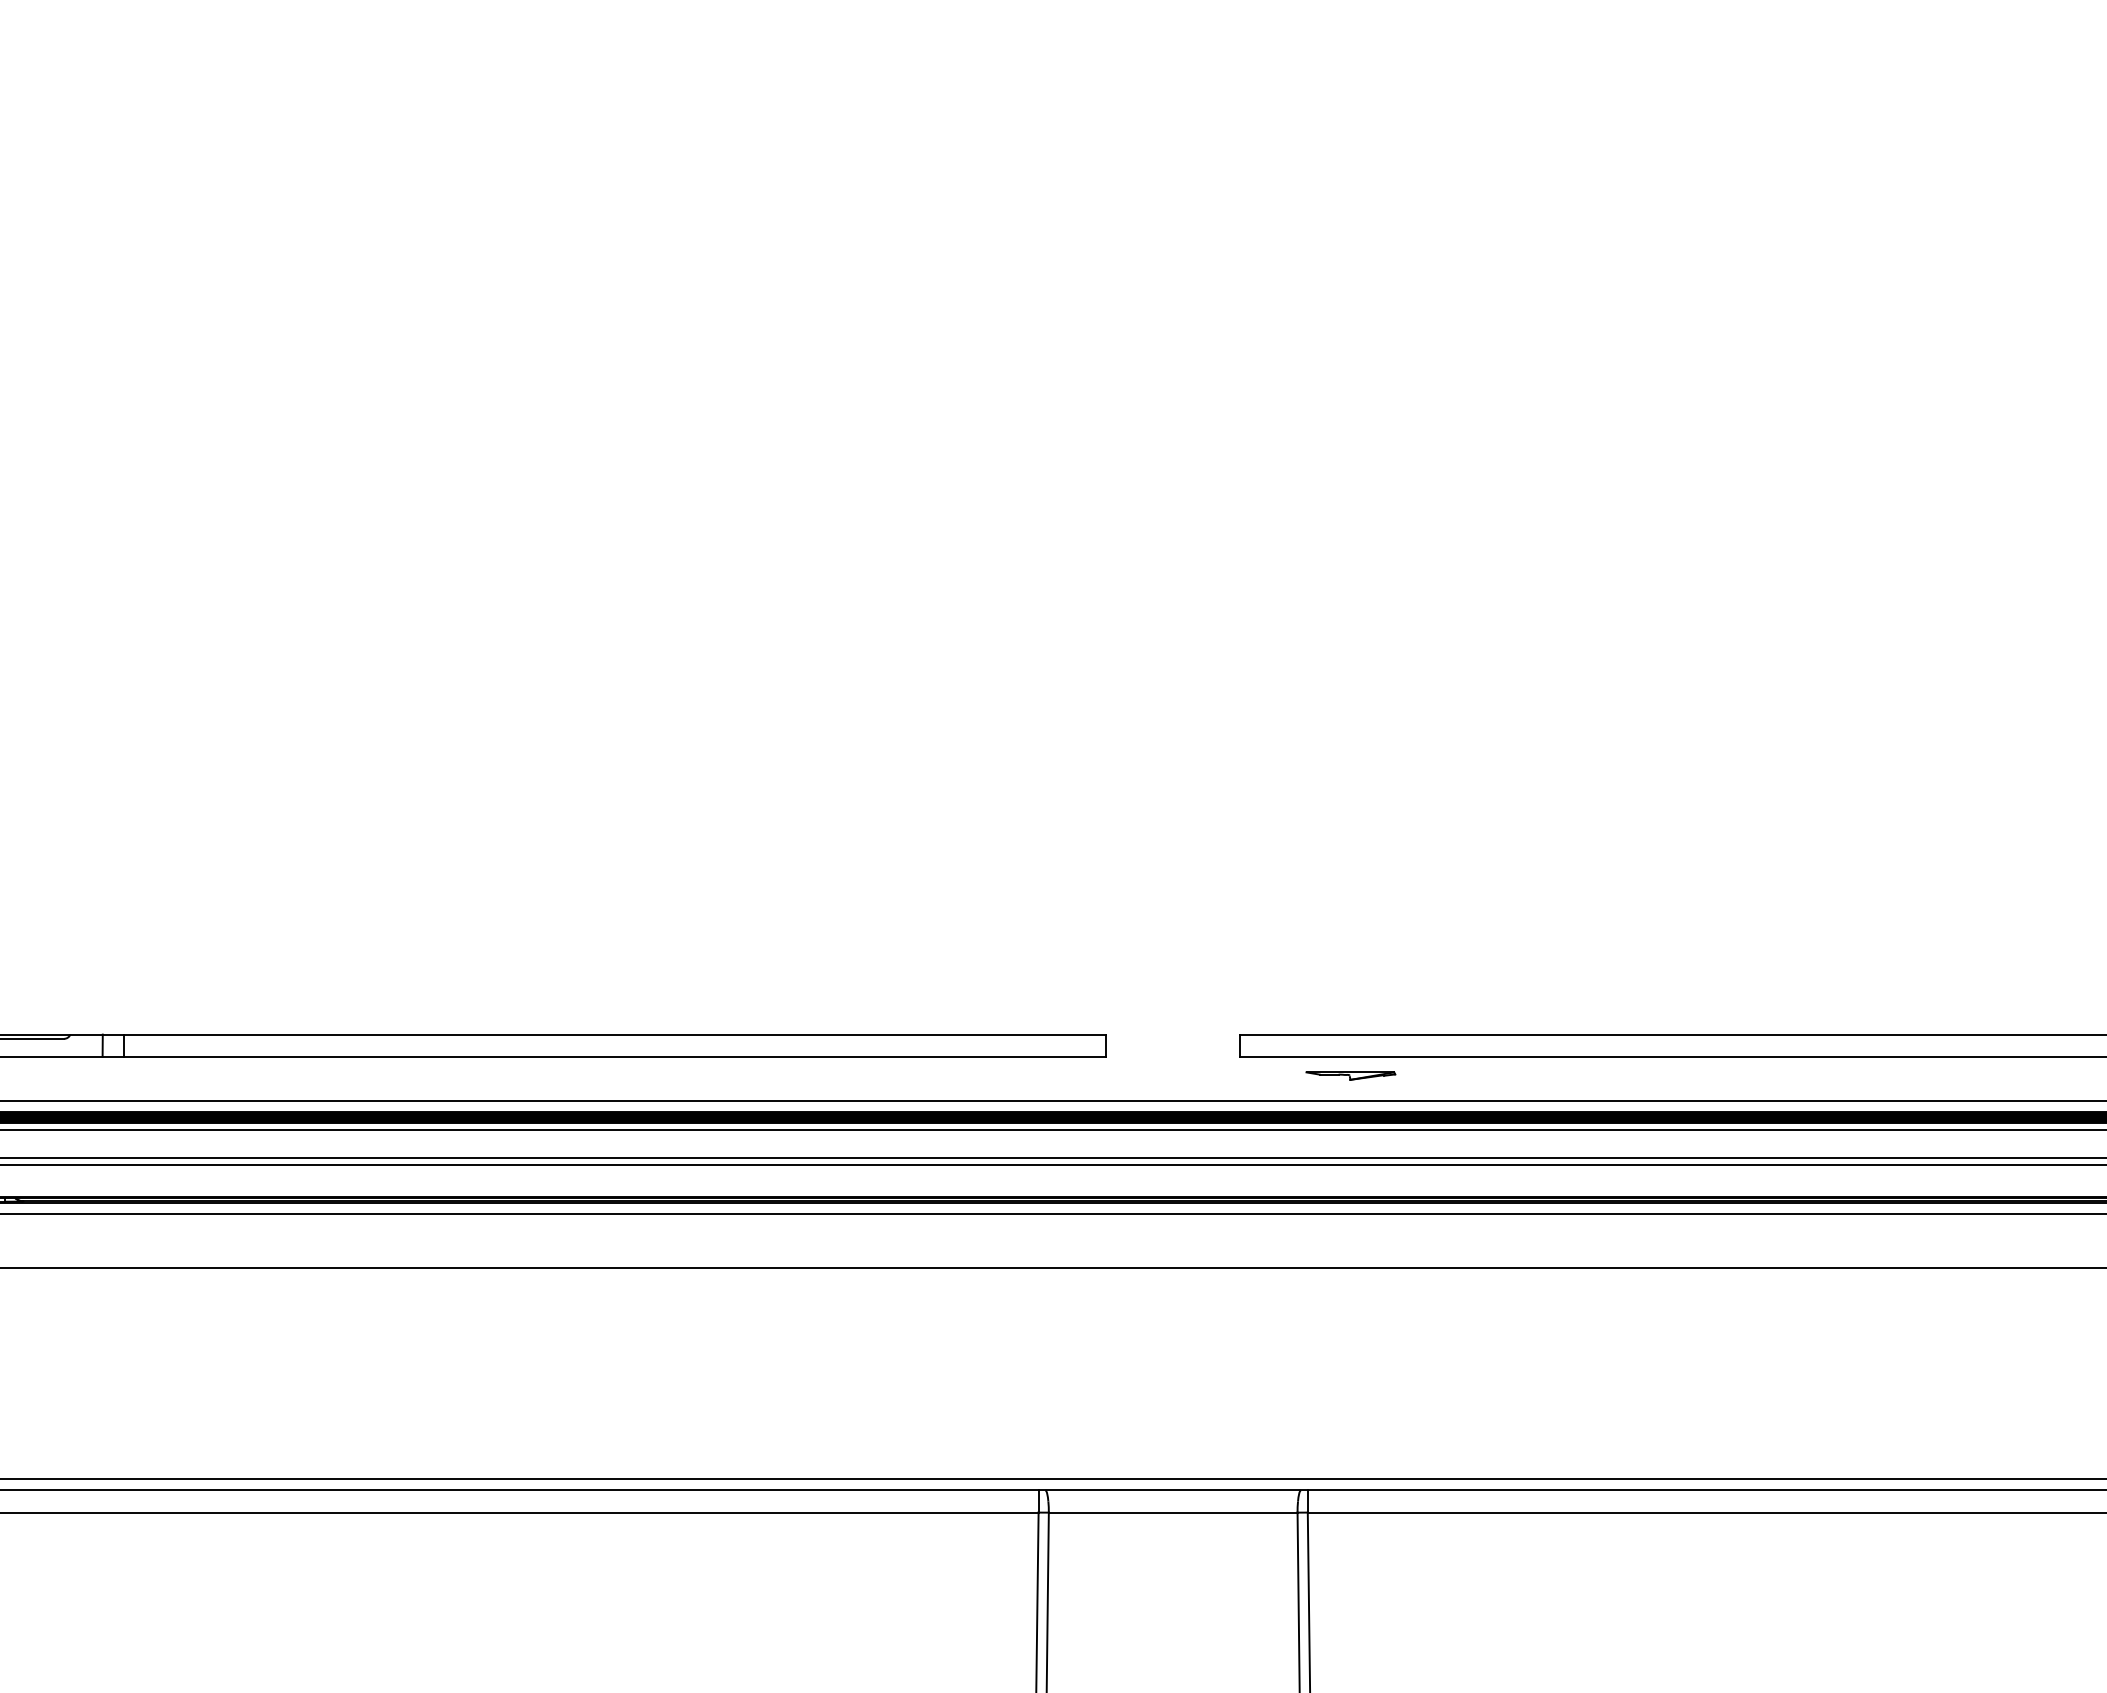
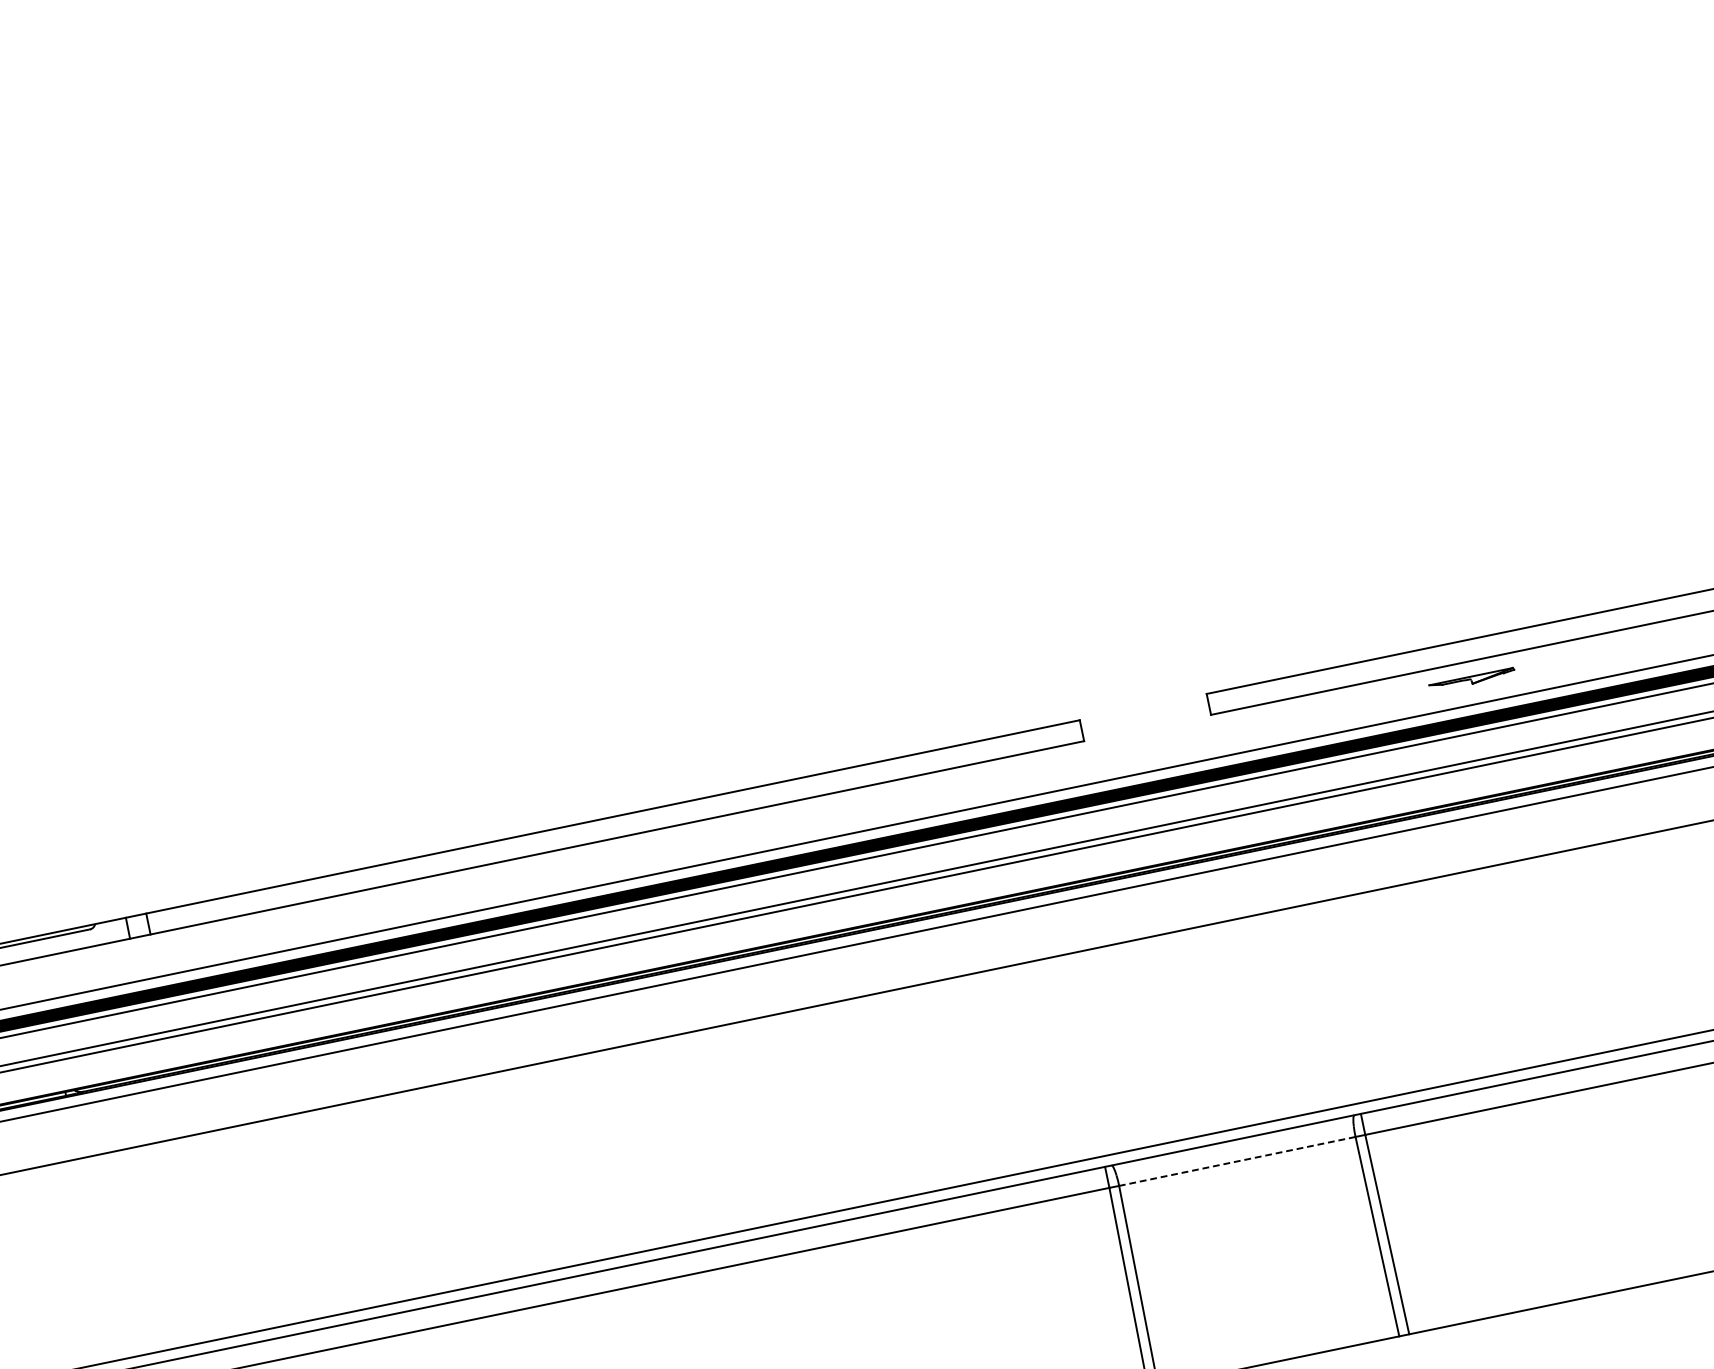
part: (1350, 1075) -> (1471, 679), moved
line: (1172, 1512) -> (1236, 1161), solid -> dashed

